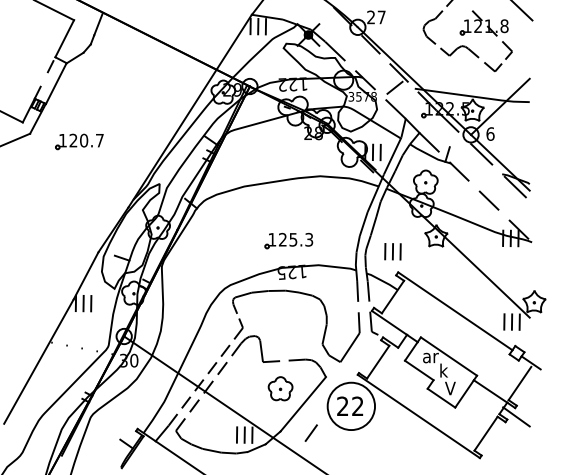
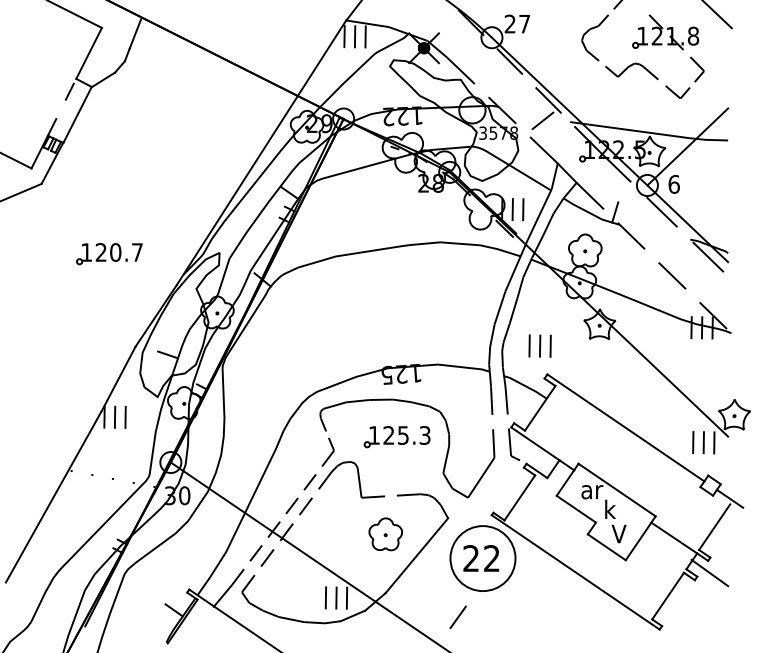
part: (79, 141) -> (109, 253), moved
part: (288, 241) -> (396, 437), moved
line: (310, 432) -> (457, 616), moved

